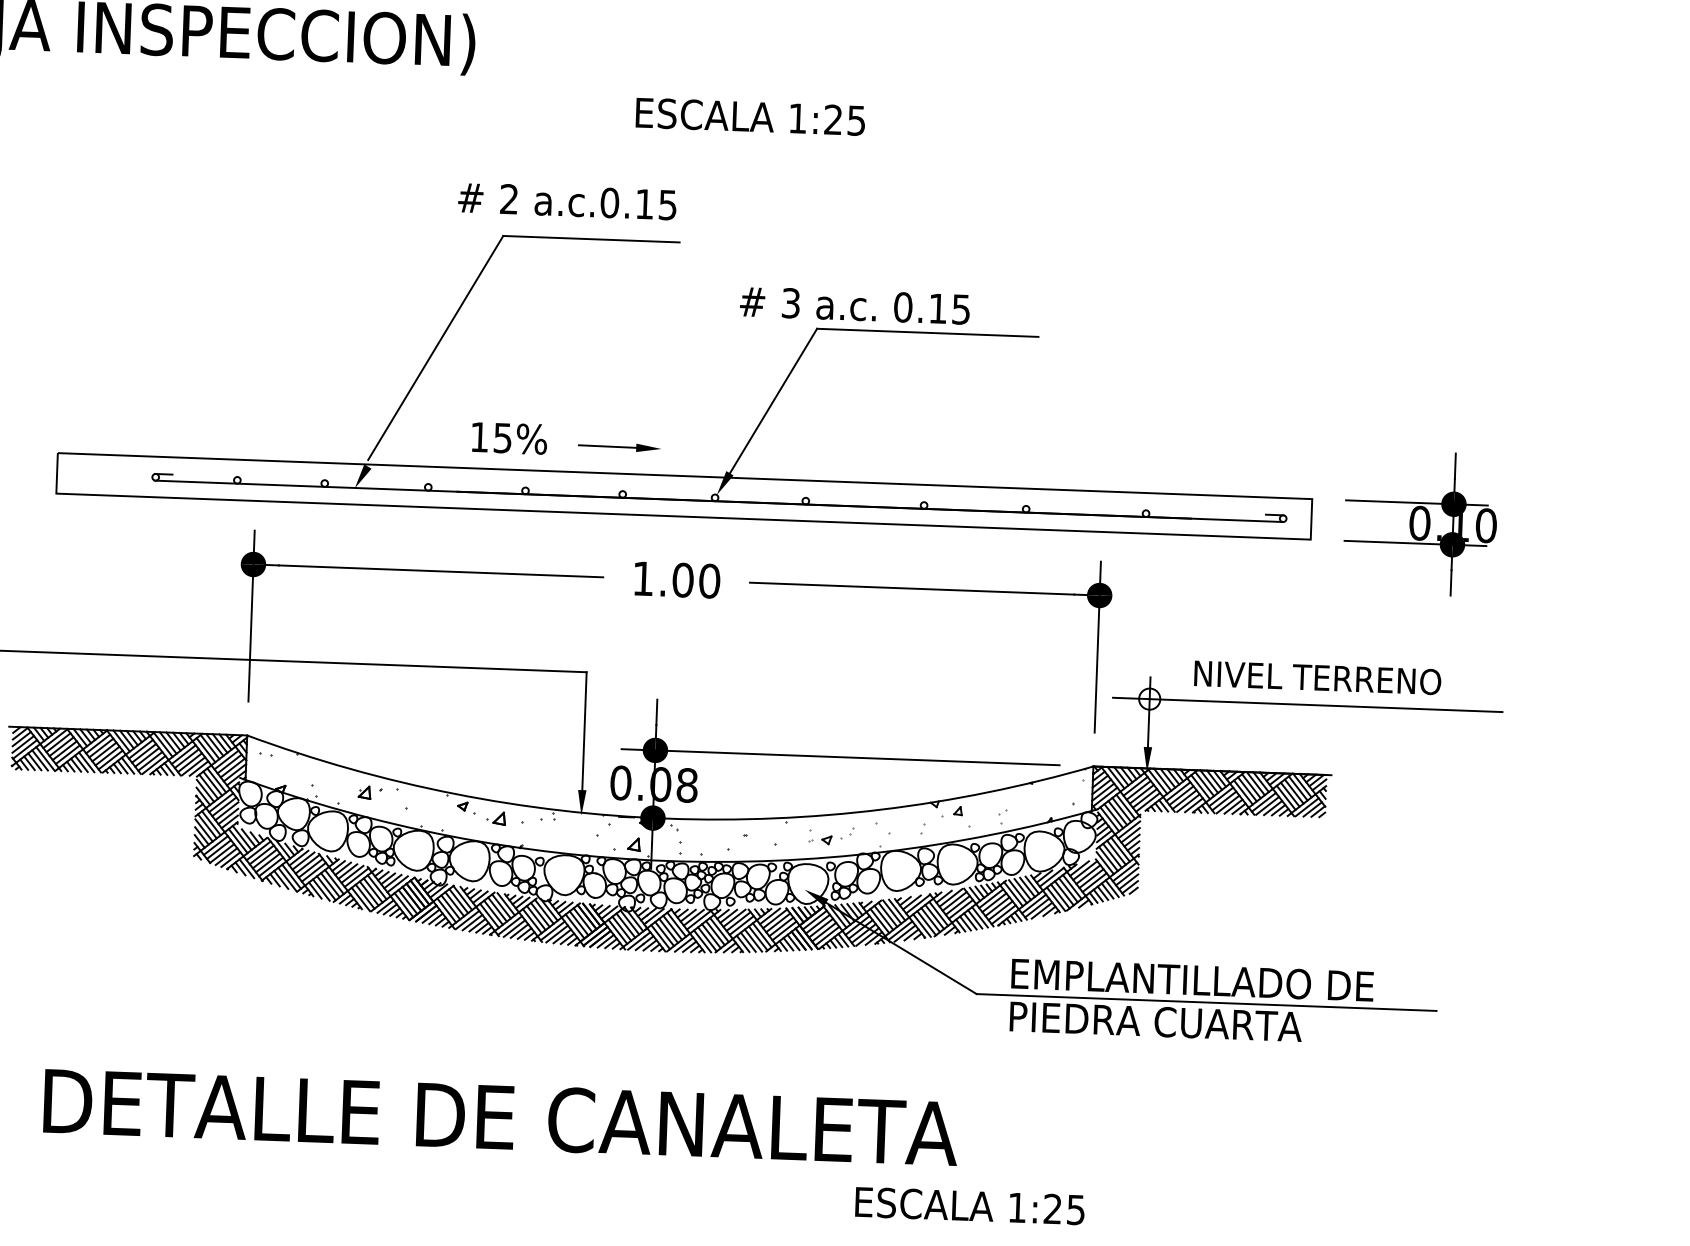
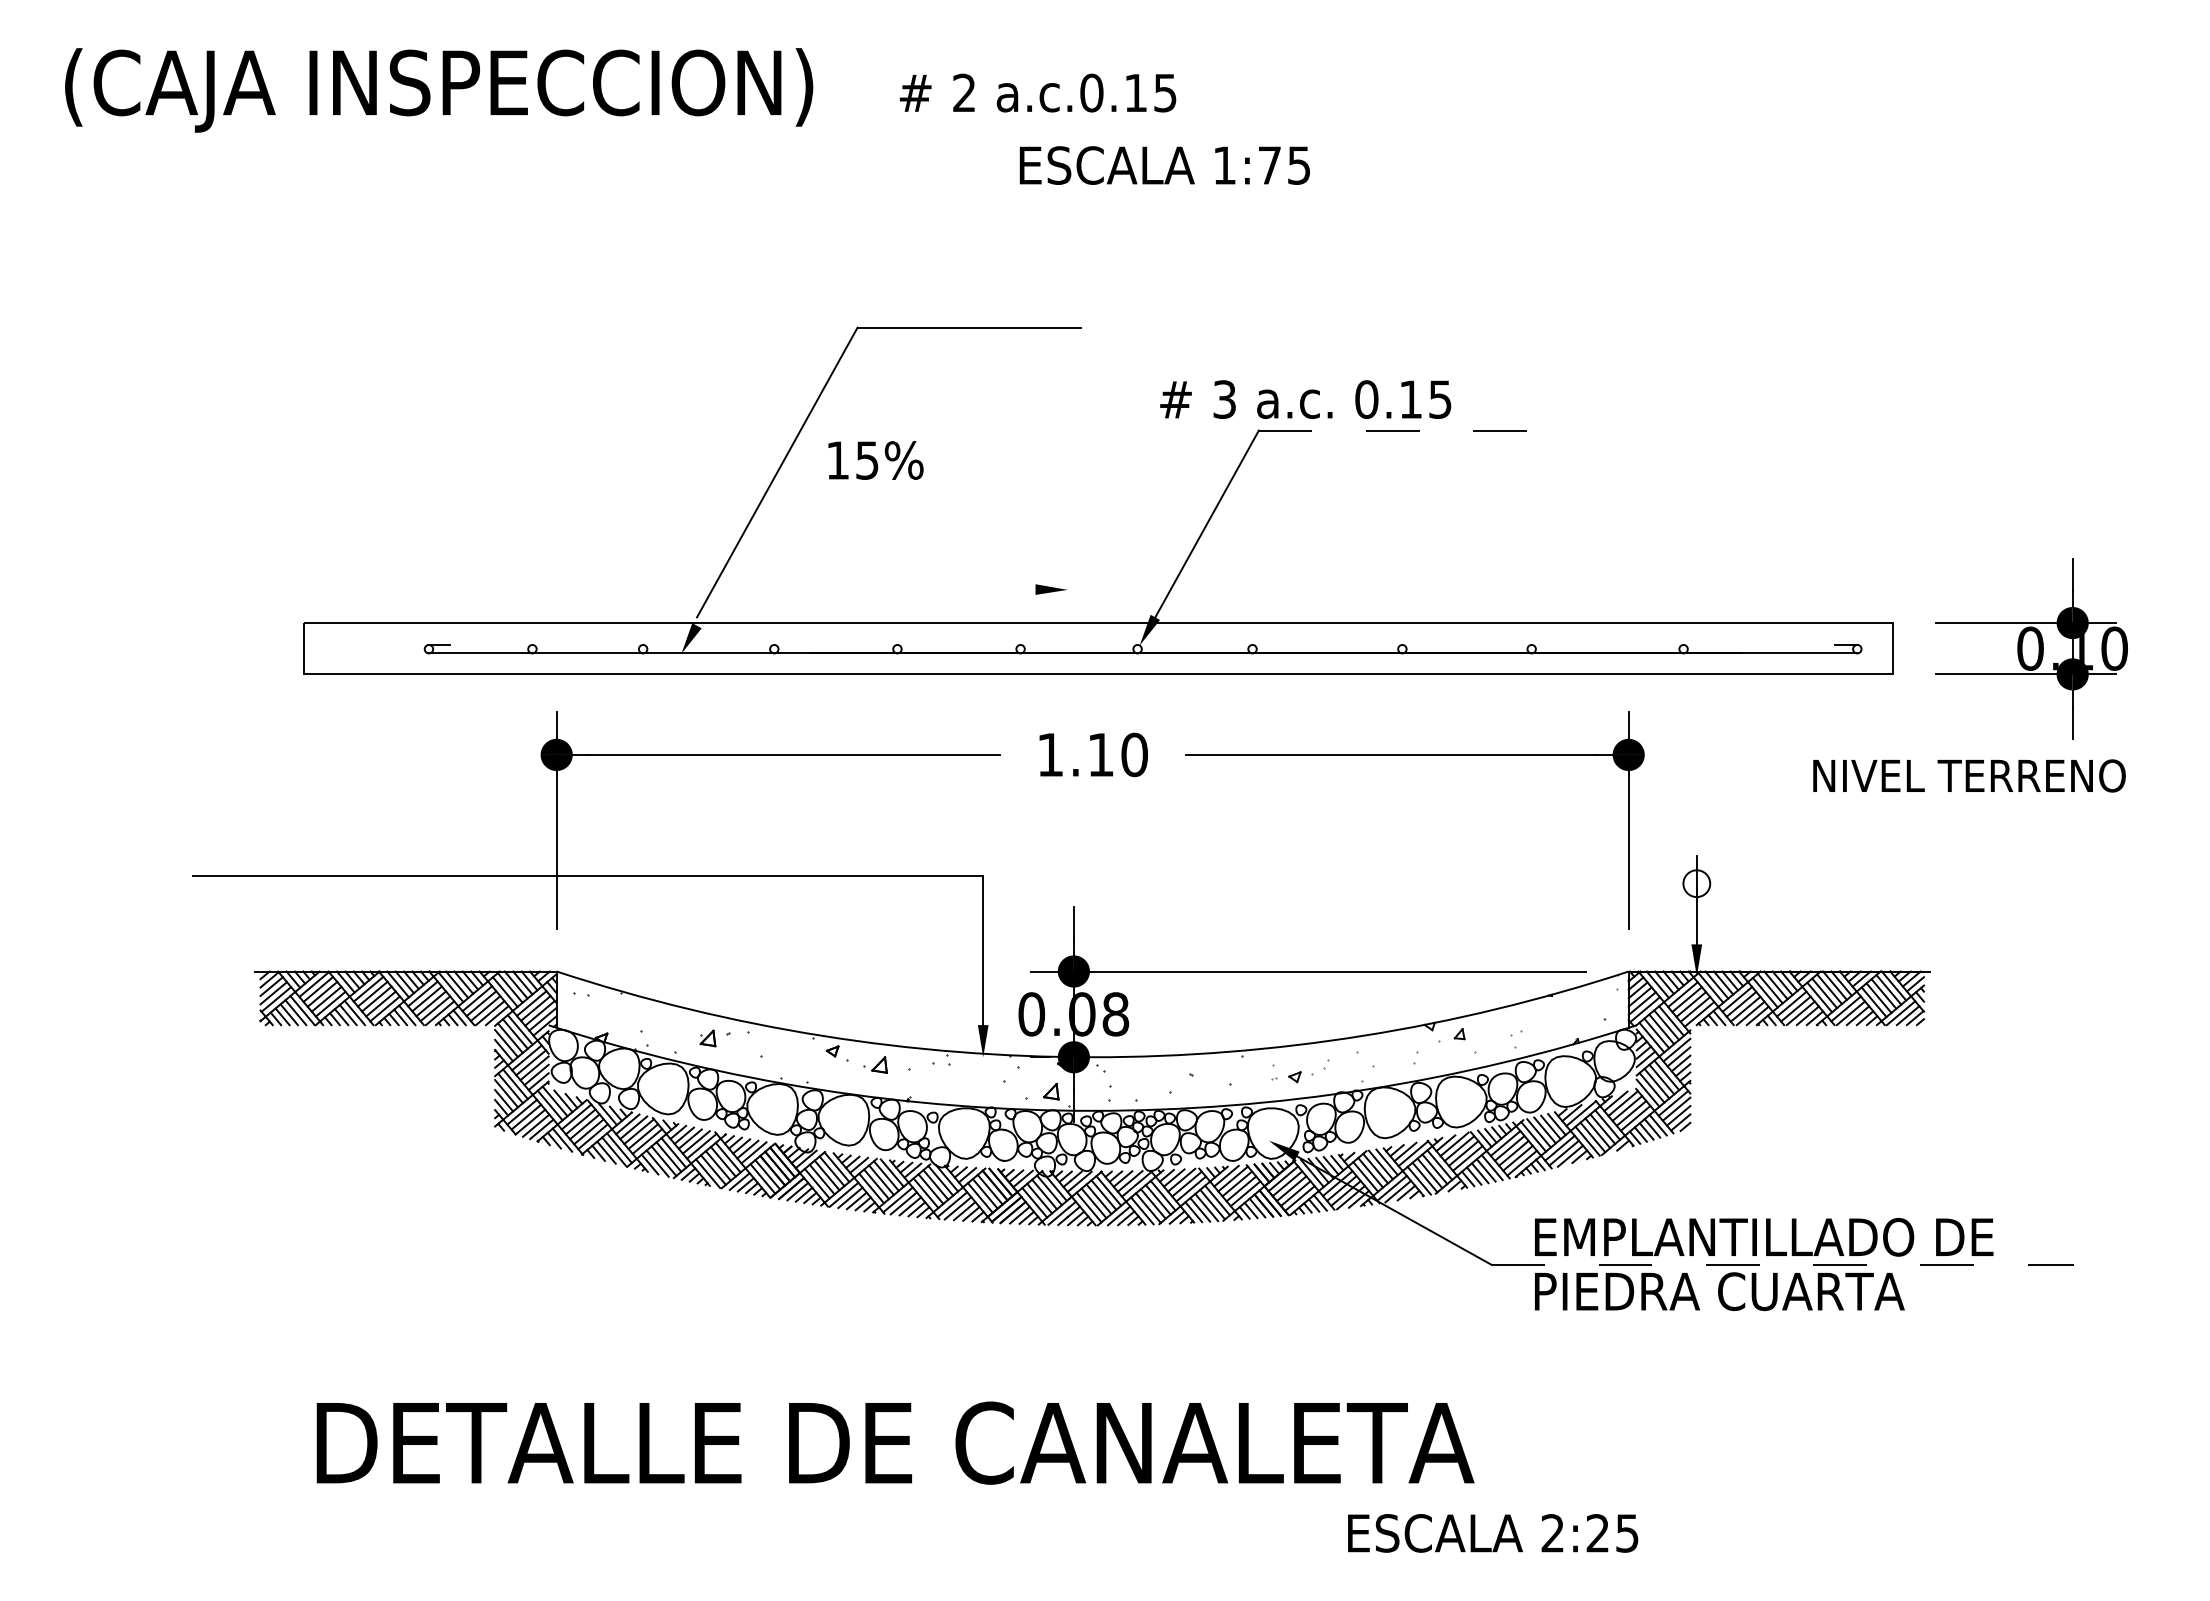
text: (833, 119) -> (1269, 165), 1:25 -> 1:75
text: (567, 201) -> (1038, 92), moved
line: (928, 332) -> (1399, 430), solid -> dashed
text: (509, 438) -> (875, 460), moved
line: (607, 446) -> (999, 589), removed
text: (682, 579) -> (1100, 754), 1.00 -> 1.10
text: (1317, 677) -> (1969, 775), moved
line: (1307, 704) -> (1896, 883), removed
line: (1207, 1002) -> (1783, 1264), solid -> dashed
text: (1016, 1207) -> (1552, 1533), 1:25 -> 2:25

